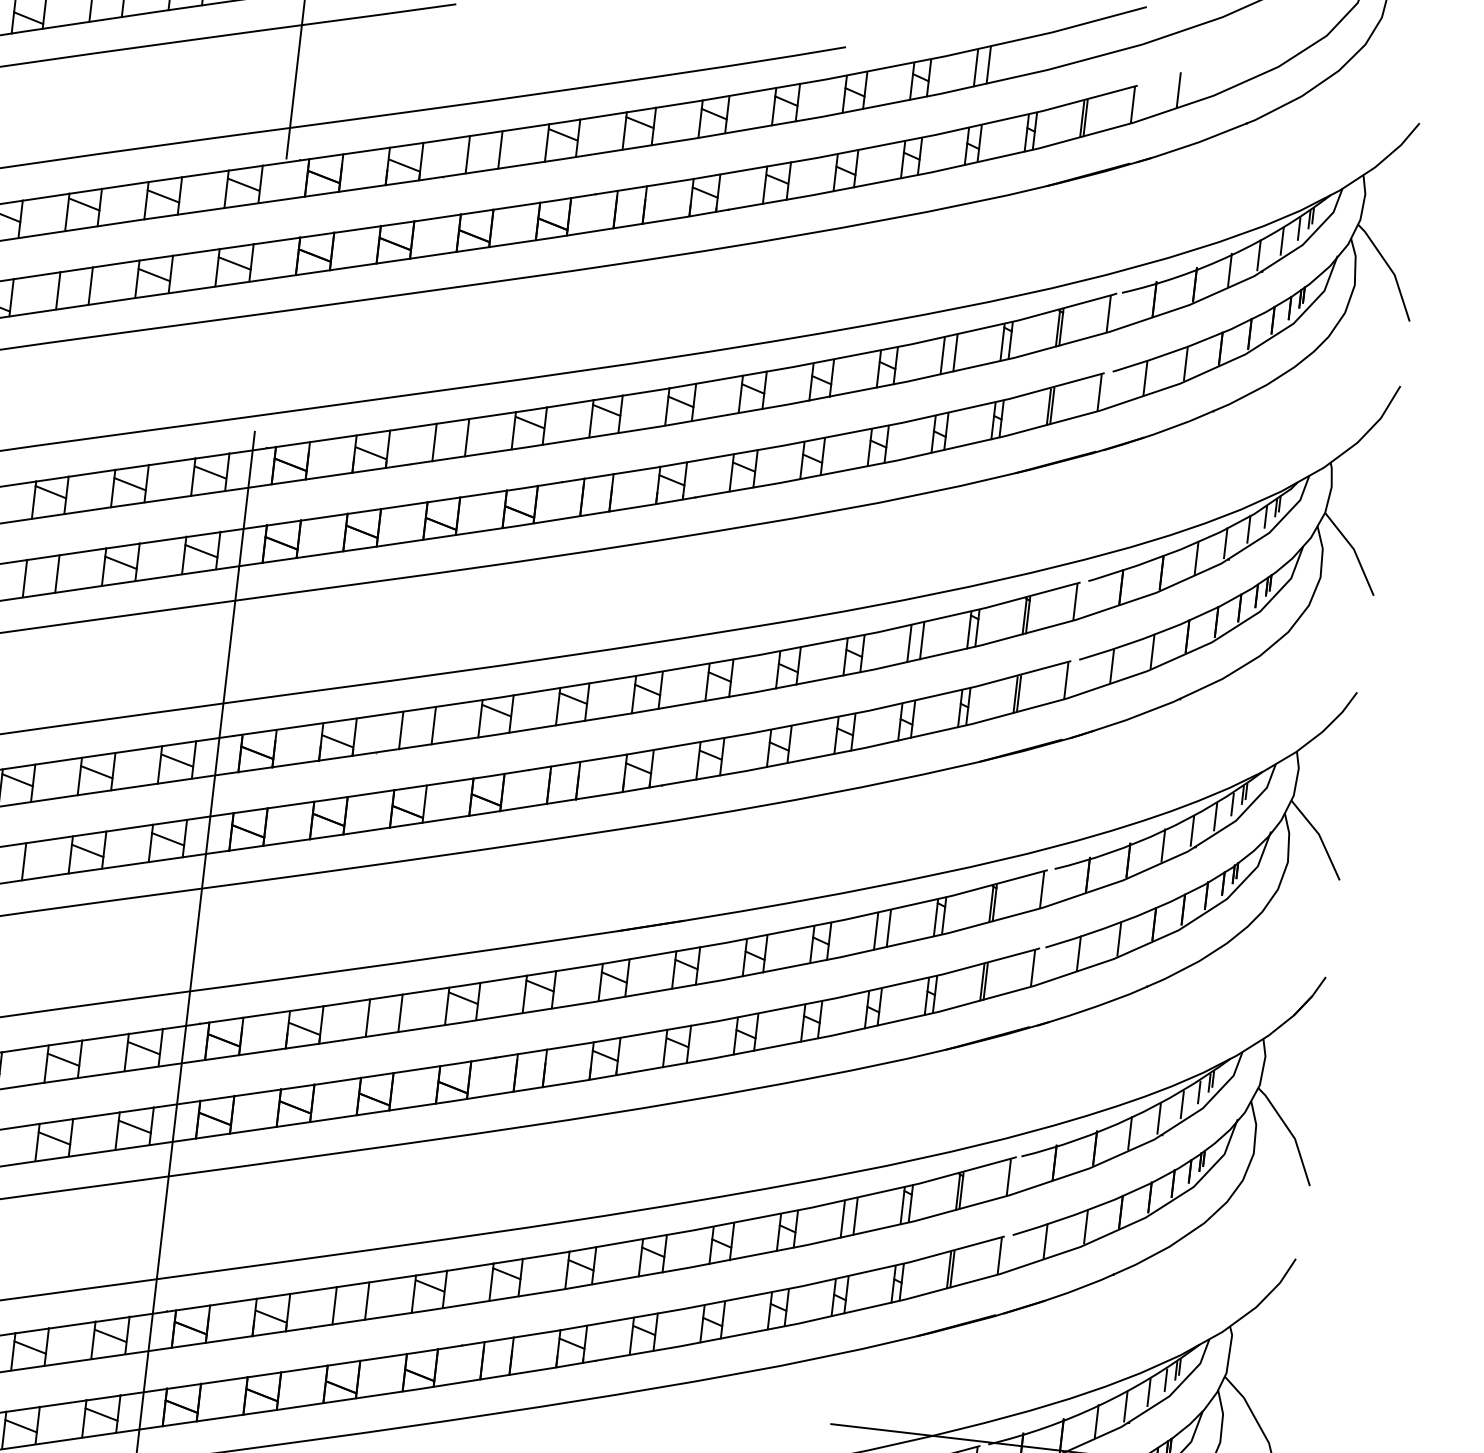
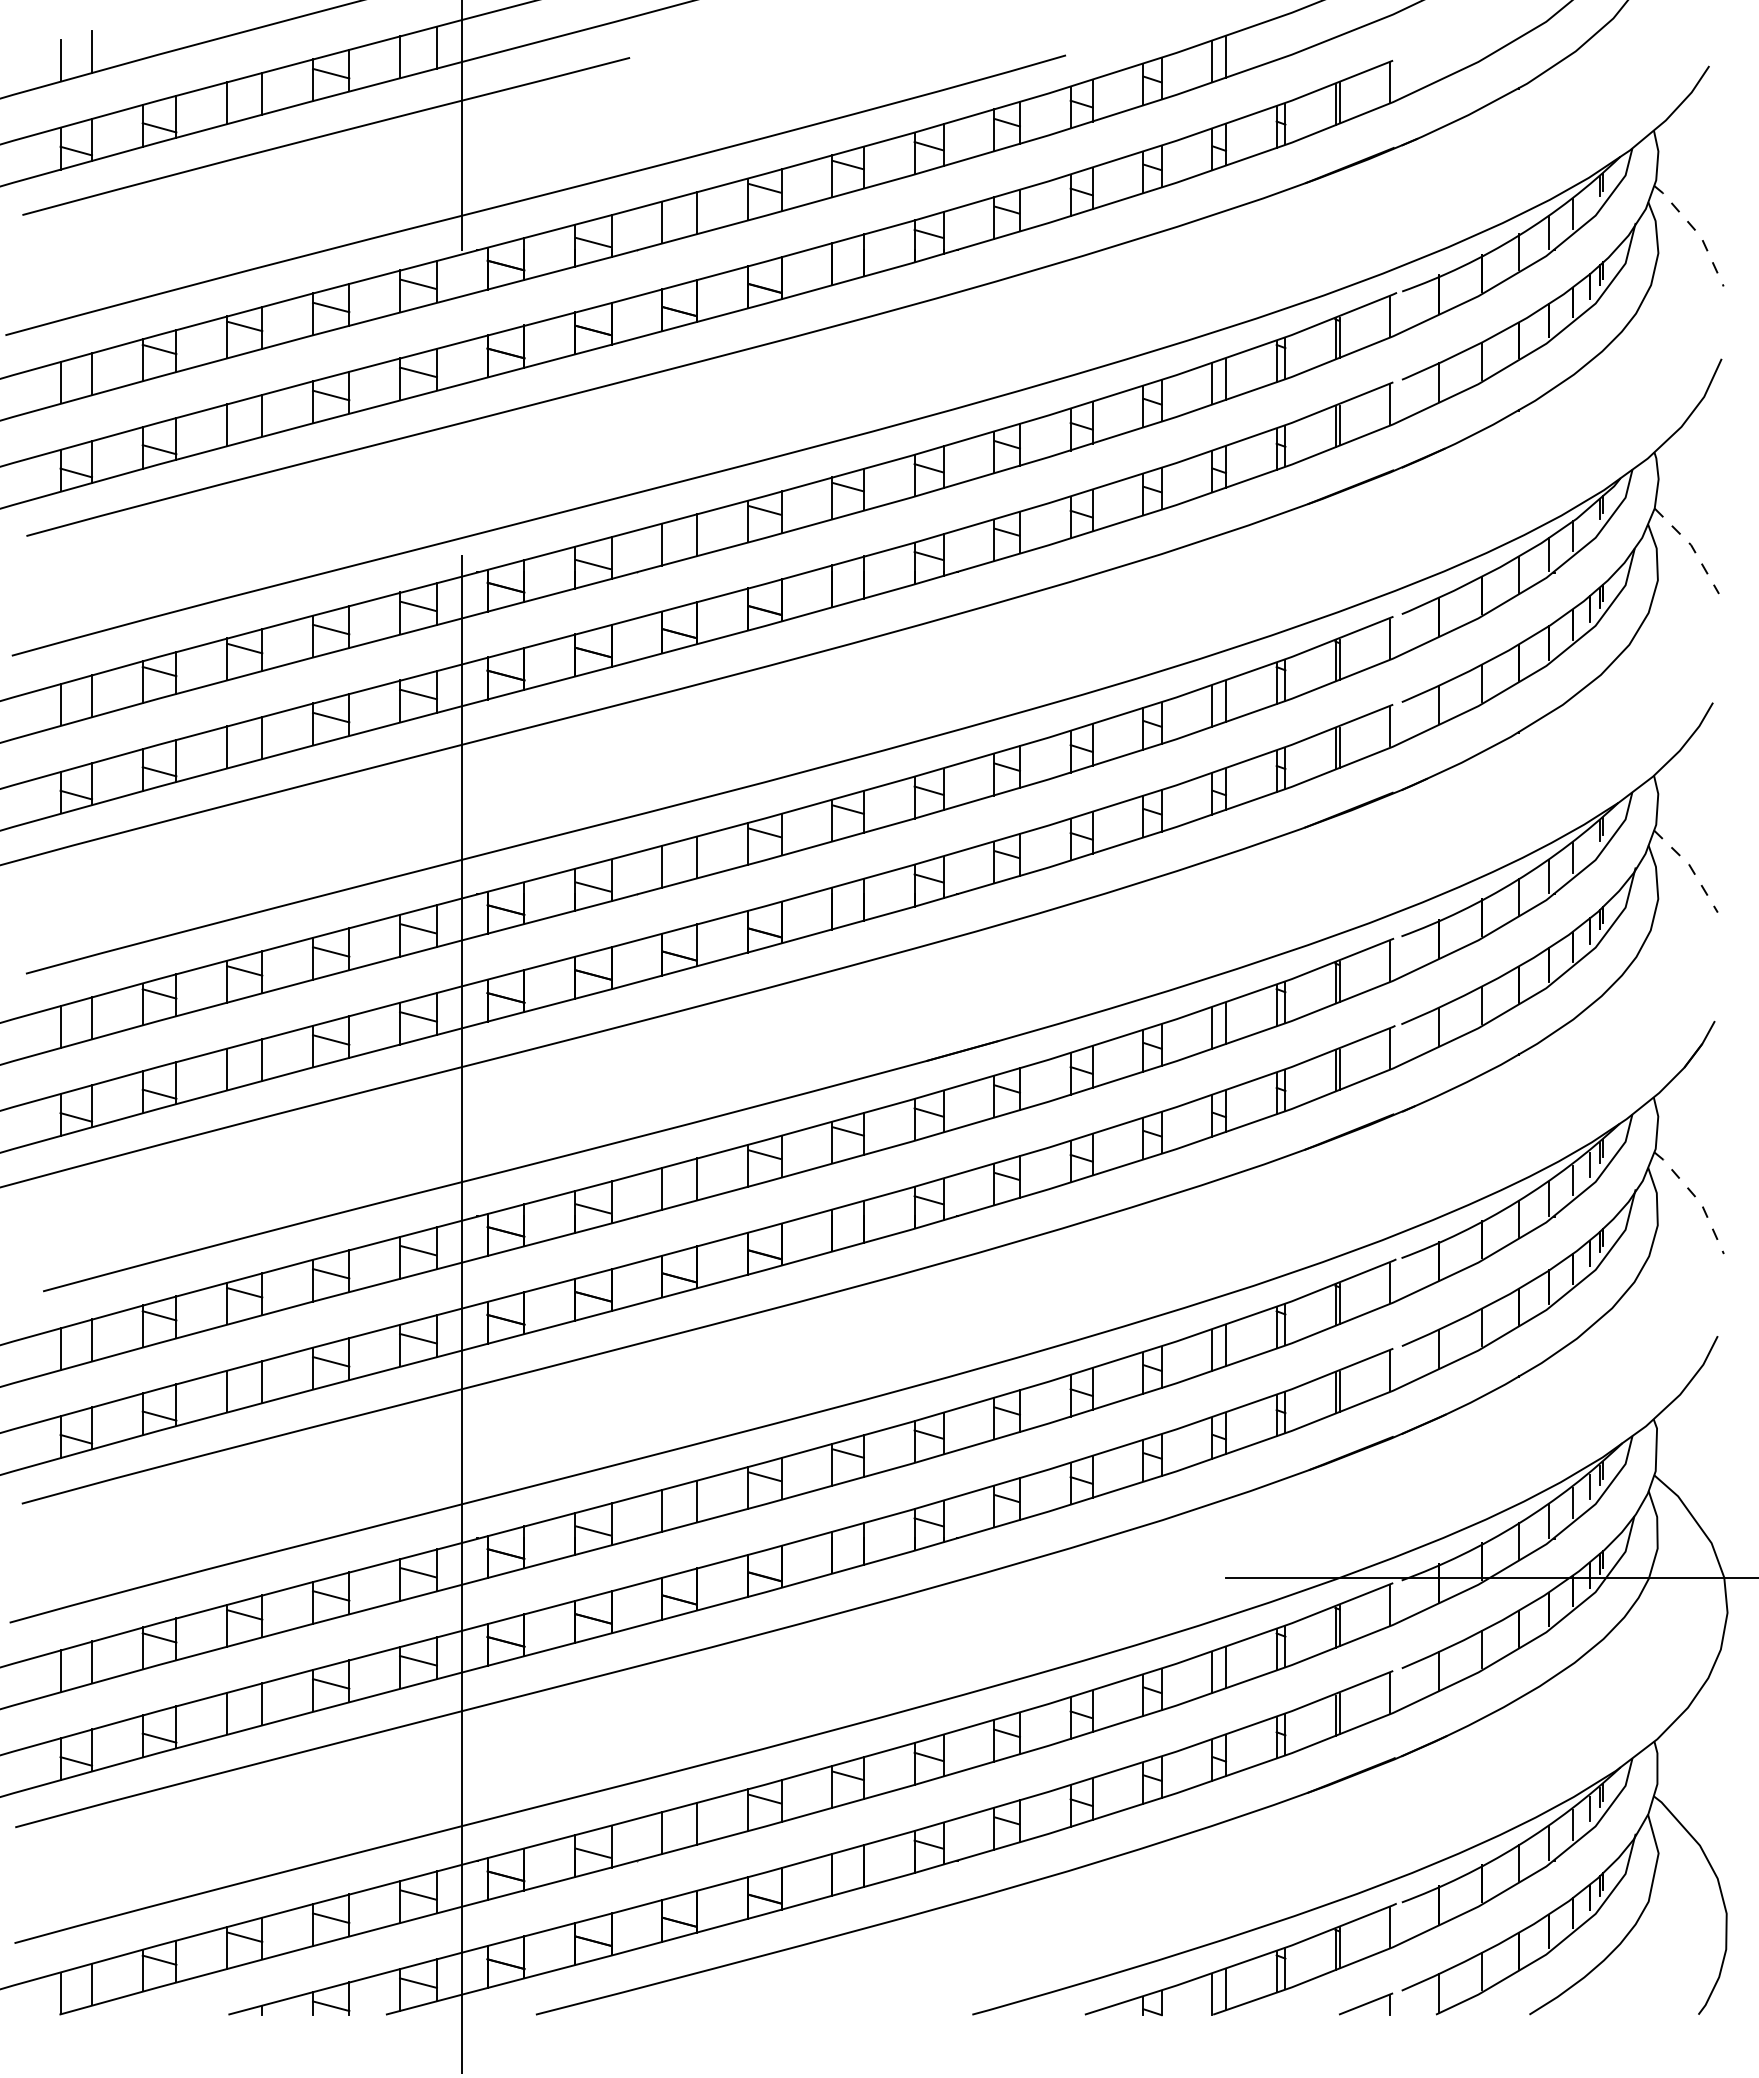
line: (1179, 90) -> (1439, 60), removed
line: (1298, 229) -> (1589, 198), removed
line: (1390, 268) -> (1695, 230), solid -> dashed
line: (1265, 516) -> (1589, 520), removed
line: (1354, 550) -> (1692, 546), solid -> dashed
line: (1232, 804) -> (1589, 842), removed
line: (1320, 837) -> (1691, 867), solid -> dashed
line: (1291, 1132) -> (1696, 1197), solid -> dashed

